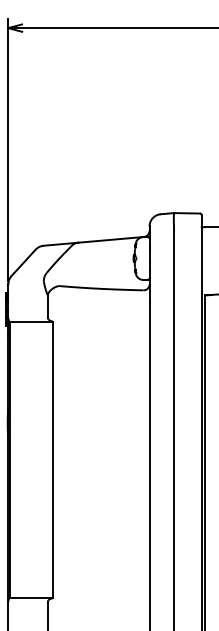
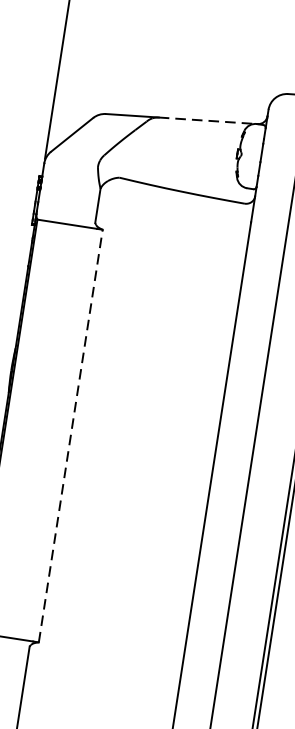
line: (110, 239) -> (207, 120), solid -> dashed
line: (53, 459) -> (71, 435), solid -> dashed

